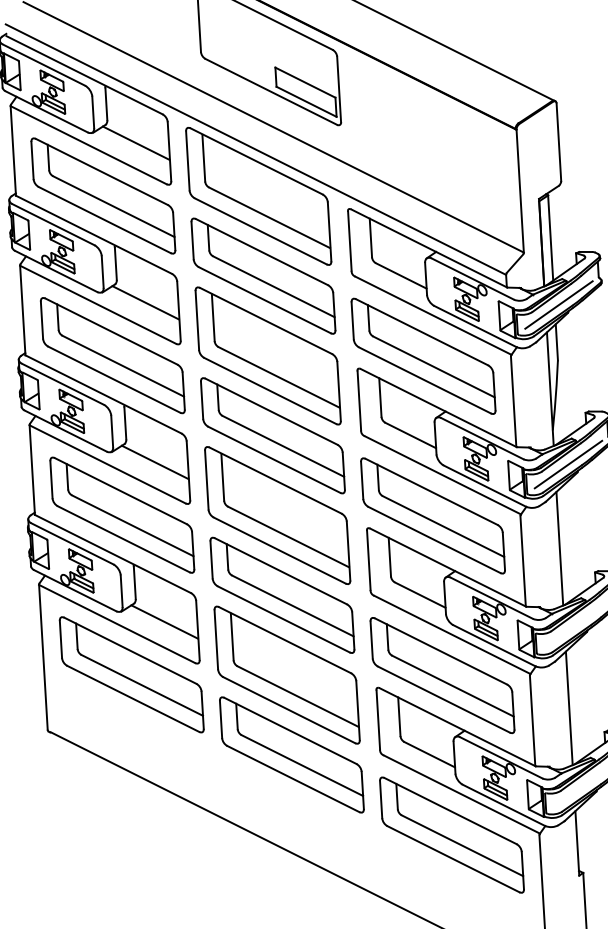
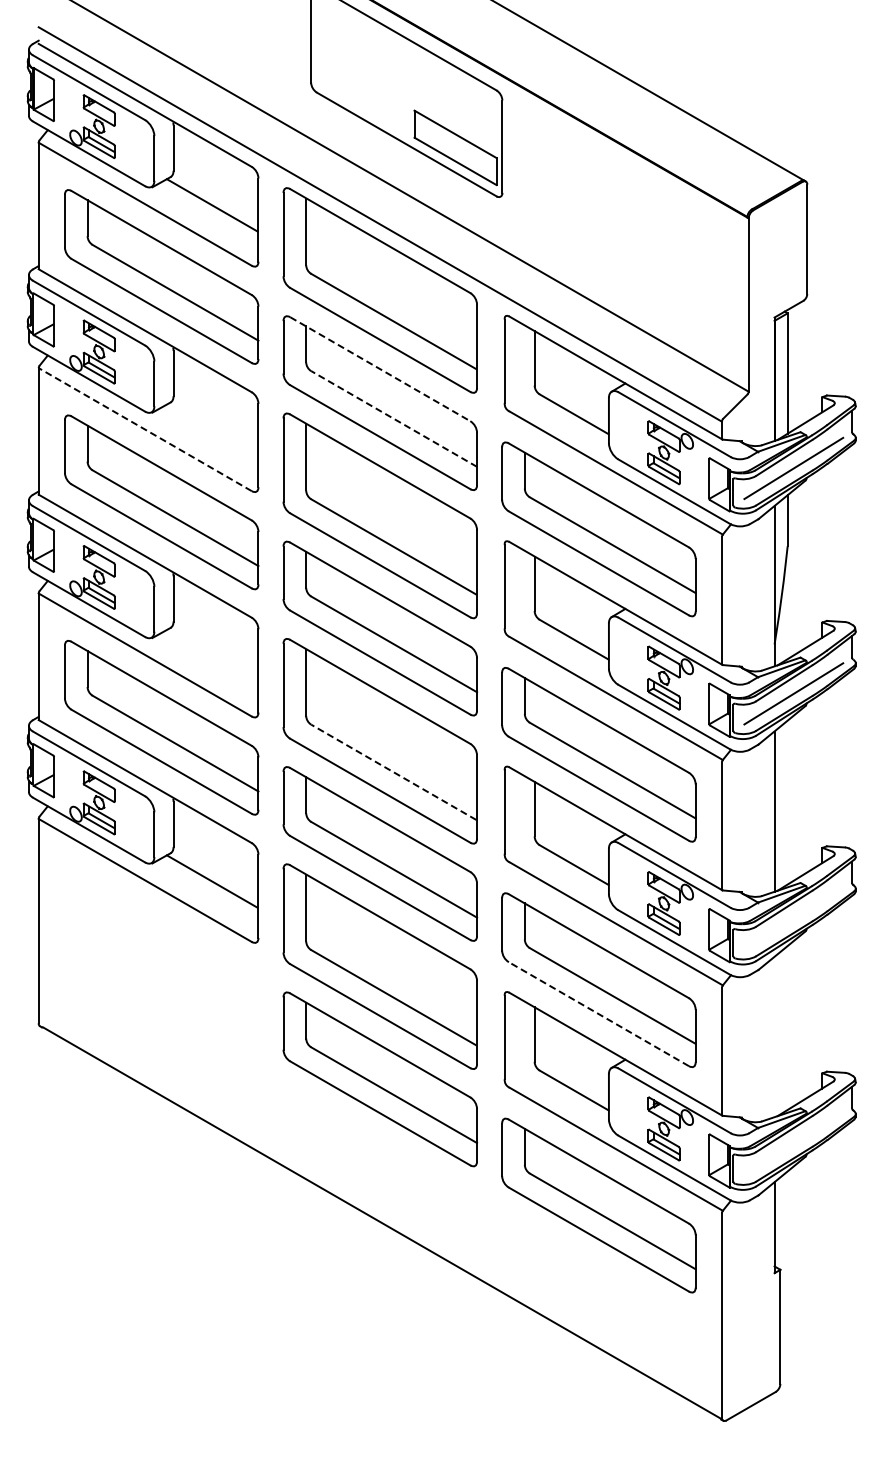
line: (262, 252) -> (380, 369), solid -> dashed
line: (274, 287) -> (394, 419), solid -> dashed
line: (145, 302) -> (211, 430), removed
line: (98, 304) -> (145, 429), solid -> dashed
line: (154, 461) -> (211, 655), removed
line: (288, 537) -> (393, 772), solid -> dashed
part: (131, 674) -> (161, 952), removed
line: (443, 699) -> (598, 1014), solid -> dashed
line: (569, 708) -> (774, 1037), removed

